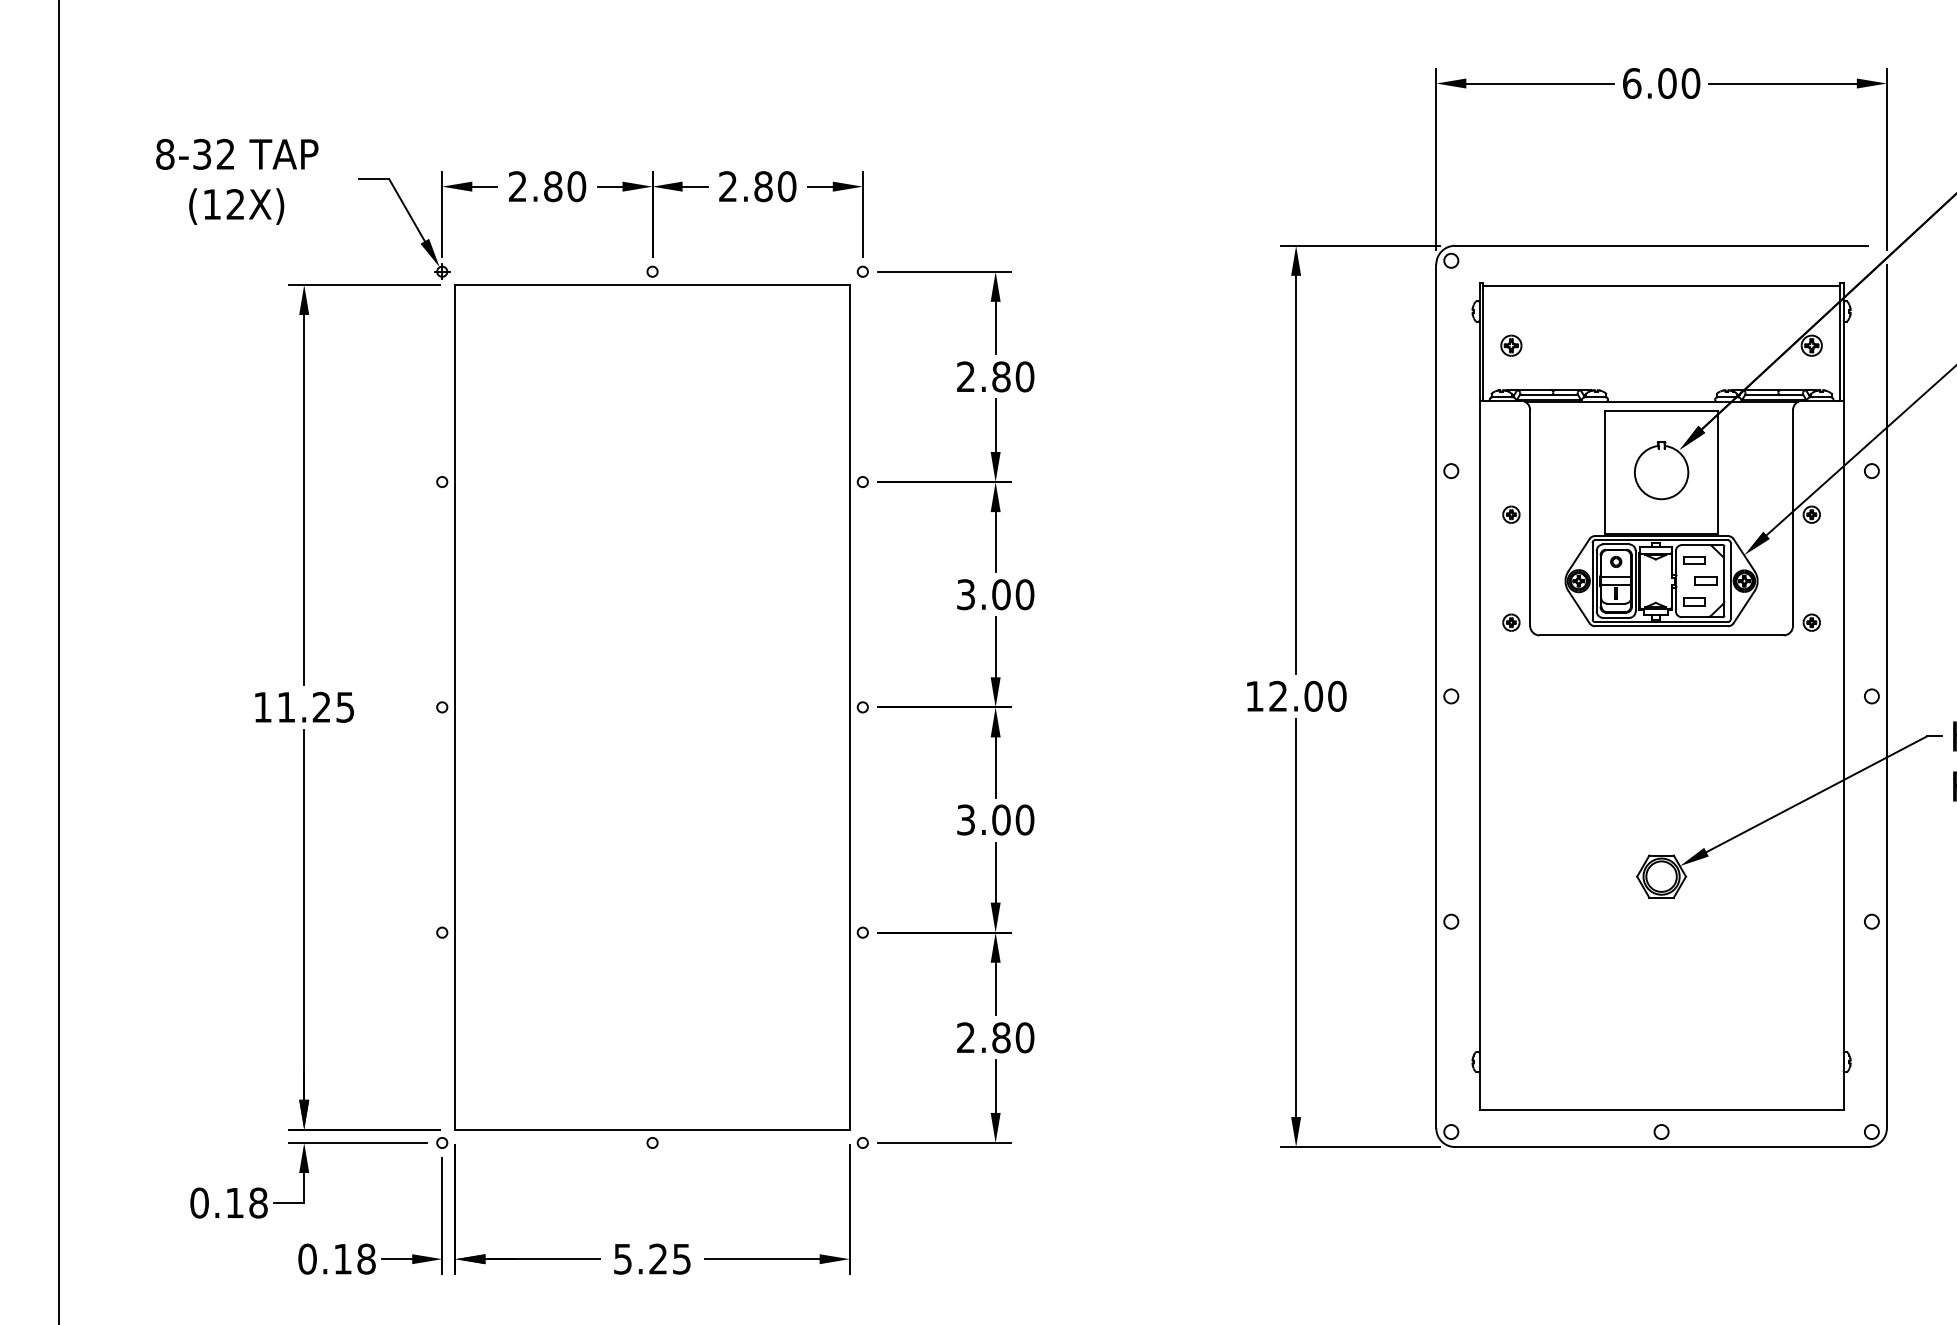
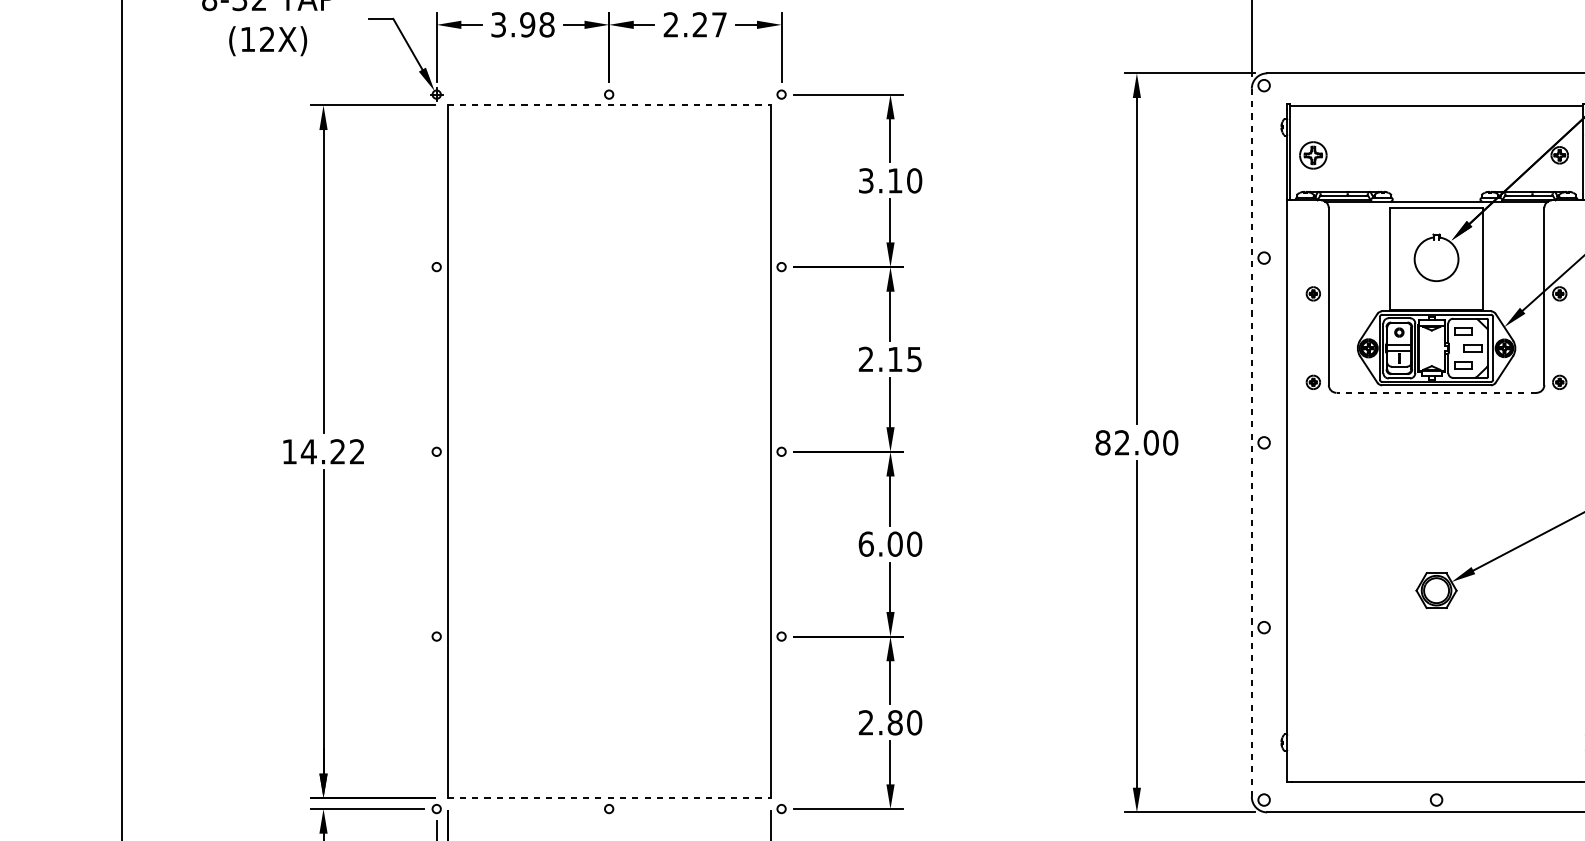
text: (547, 186) -> (523, 24), 2.80 -> 3.98
text: (775, 186) -> (709, 24), 2.80 -> 2.27
line: (653, 284) -> (609, 105), solid -> dashed
part: (1511, 345) -> (1313, 155), size x1.6
text: (983, 376) -> (880, 180), 2.80 -> 3.10
text: (995, 594) -> (890, 359), 3.00 -> 2.15
line: (1661, 635) -> (1436, 392), solid -> dashed
text: (1254, 695) -> (1102, 442), 12.00 -> 82.00
line: (1436, 696) -> (1251, 442), solid -> dashed
text: (314, 706) -> (331, 451), 11.25 -> 14.22
text: (966, 819) -> (866, 543), 3.00 -> 6.00
line: (653, 1129) -> (609, 797), solid -> dashed

